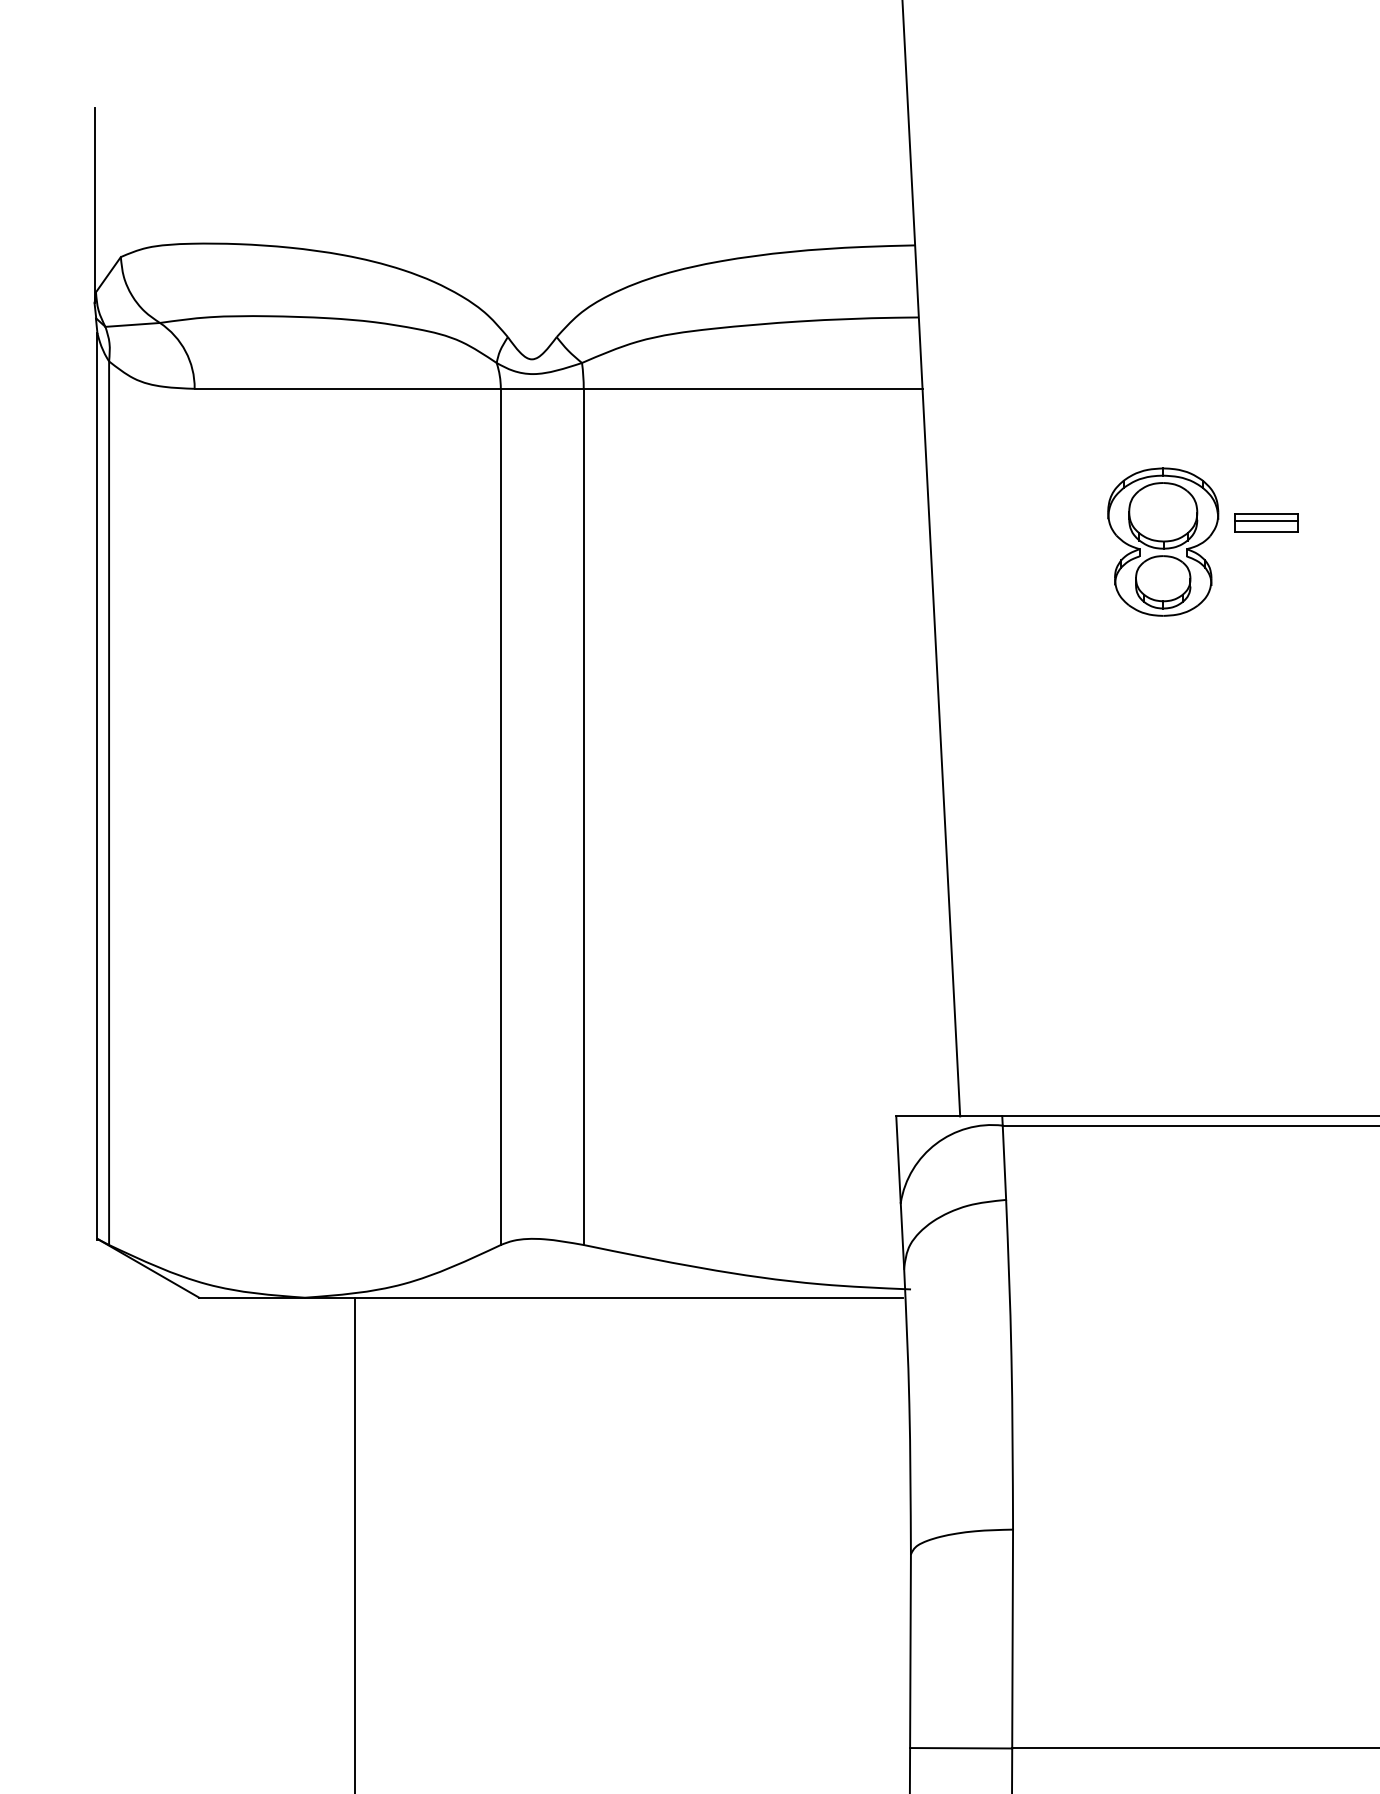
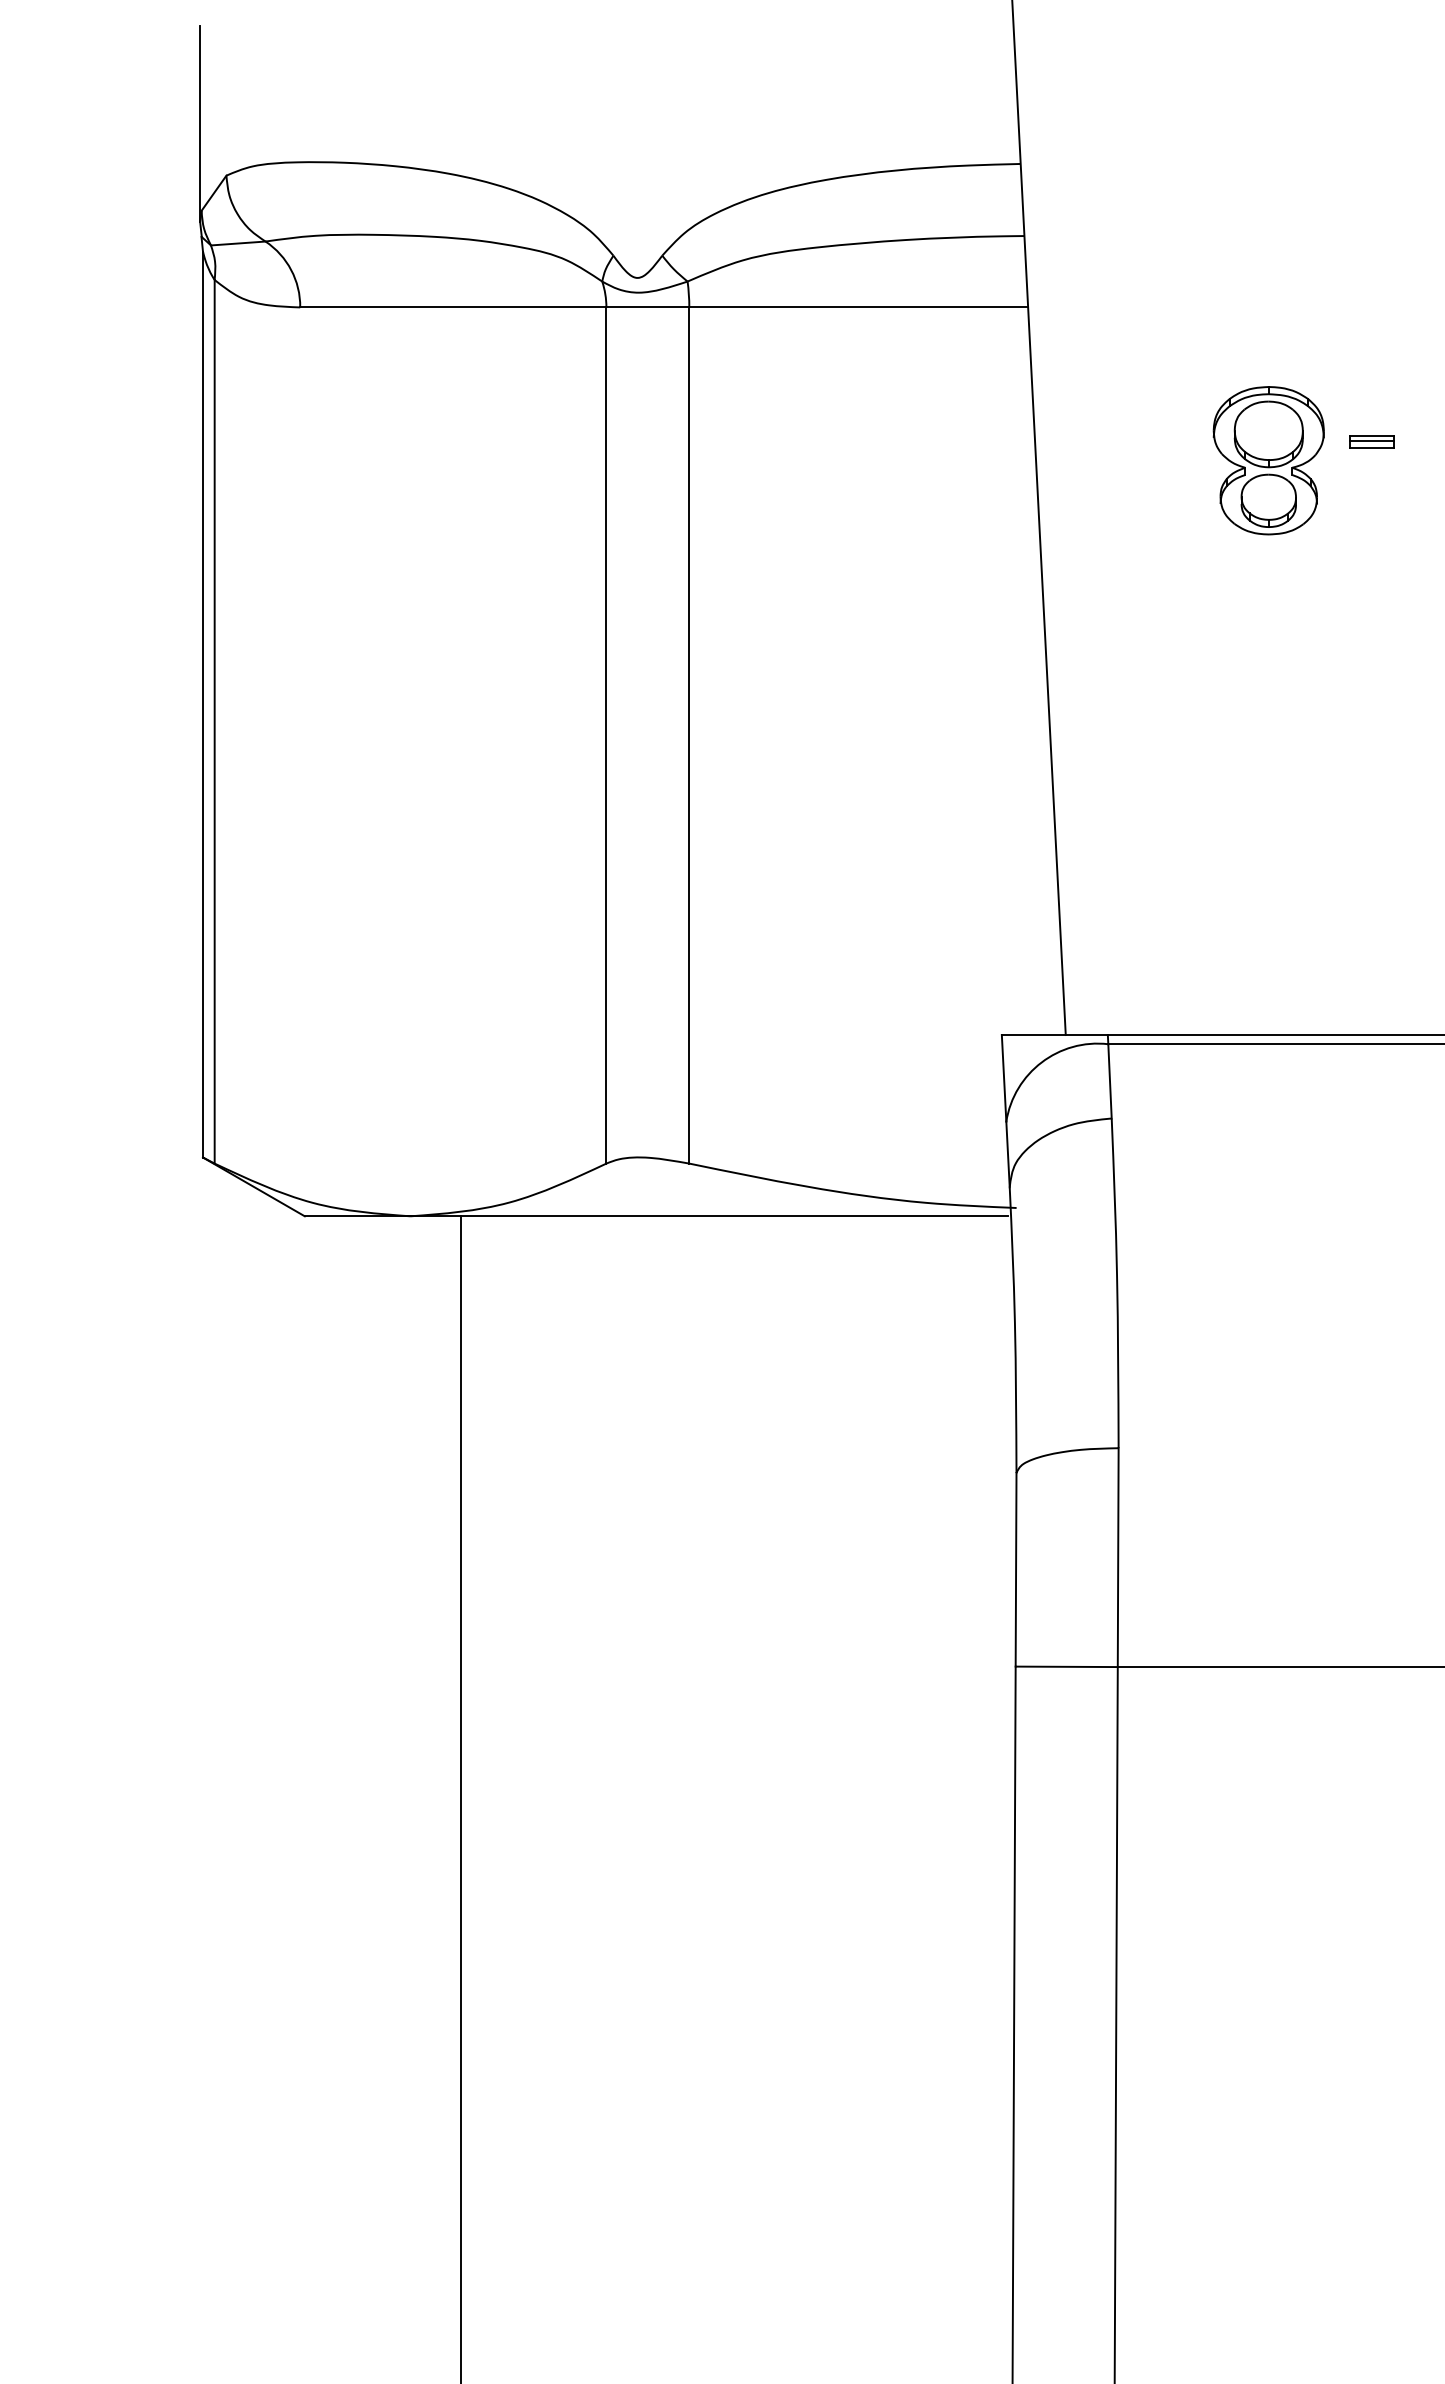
part: (1266, 522) -> (1372, 441), size x0.7

